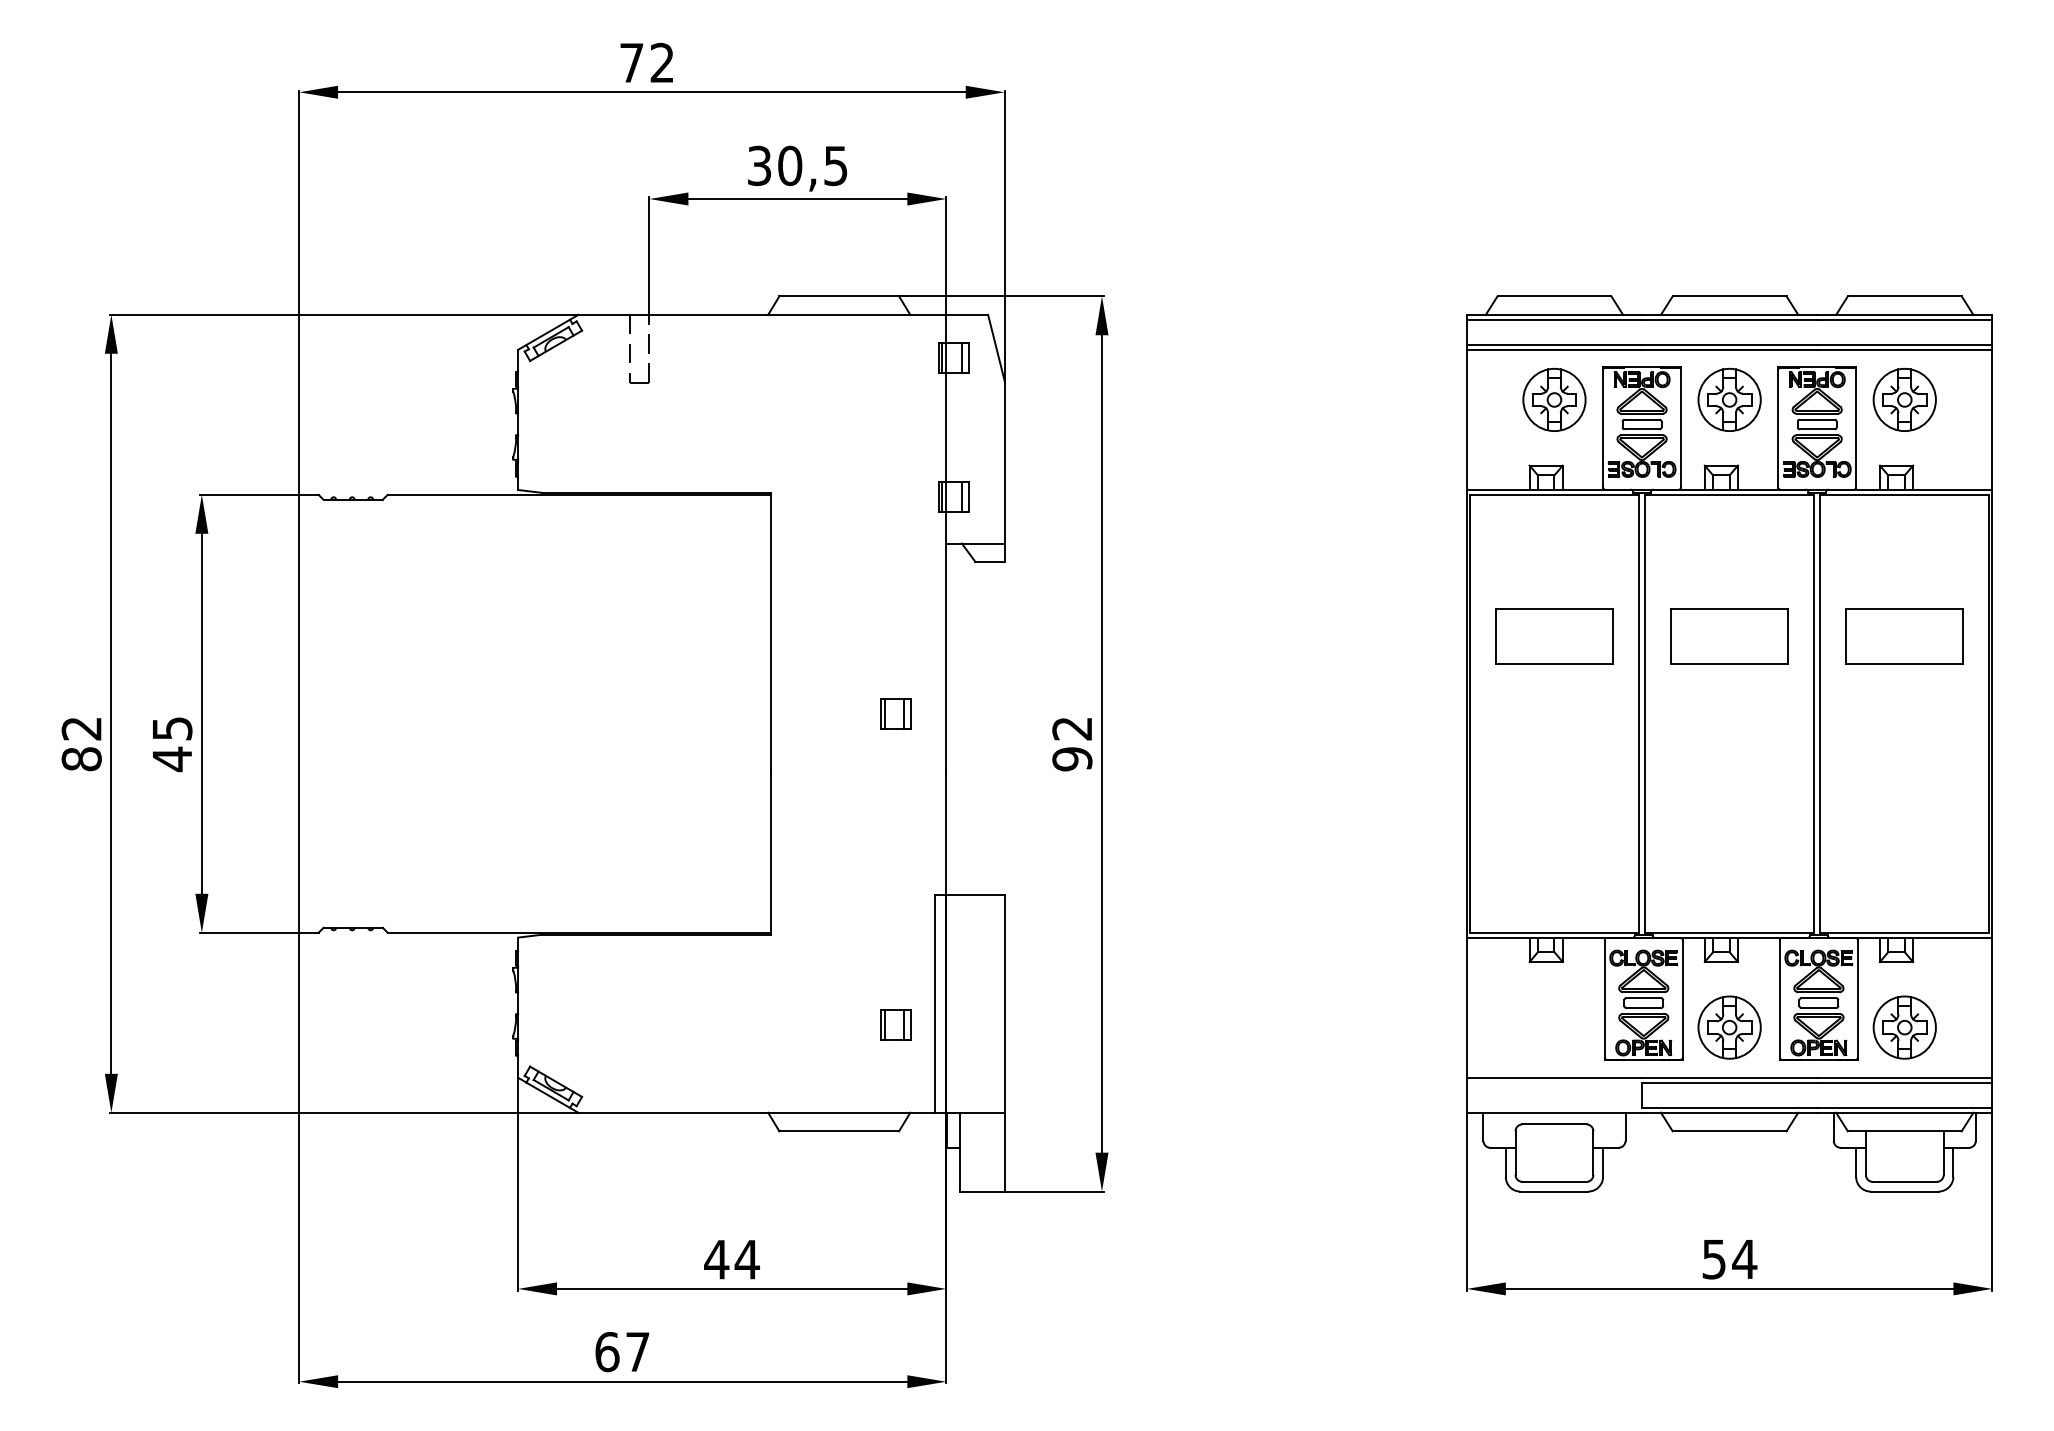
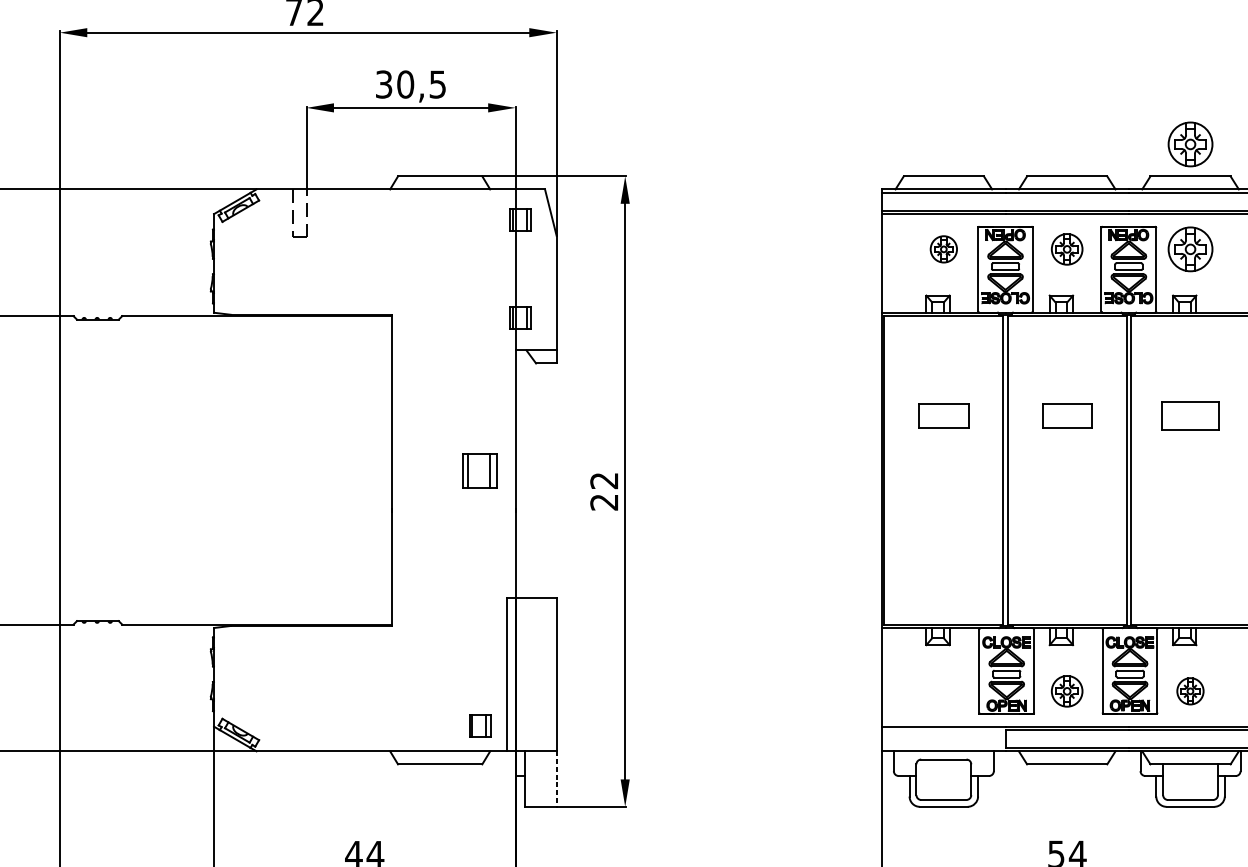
part: (1904, 250) -> (1190, 144), added
part: (1554, 399) -> (943, 249), size x0.6
part: (1729, 399) -> (1067, 249), size x0.7
part: (1554, 636) -> (943, 415), size x0.6
part: (1729, 636) -> (1067, 415), size x0.6
part: (1904, 636) -> (1190, 415), size x0.7
part: (895, 713) -> (479, 470), size x1.6
text: (1072, 759) -> (604, 502), 92 -> 22
part: (895, 1024) -> (479, 725), moved
part: (1729, 1027) -> (1067, 691), size x0.7
part: (1904, 1027) -> (1190, 691), size x0.6
line: (1004, 1152) -> (556, 779), solid -> dashed

